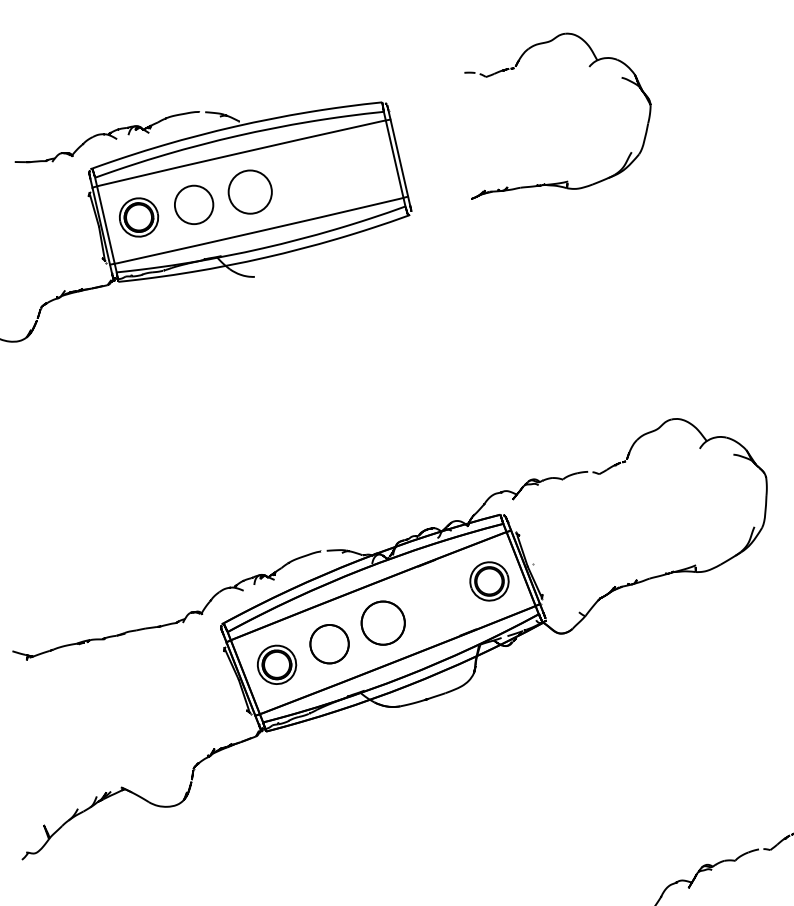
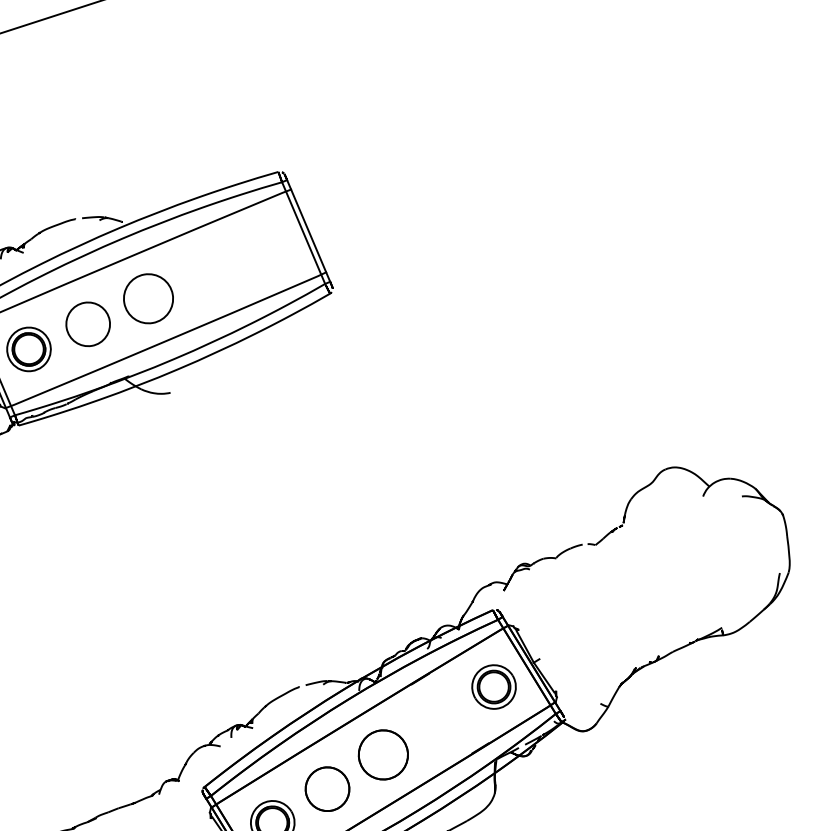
part: (589, 67) -> (503, 91), removed

